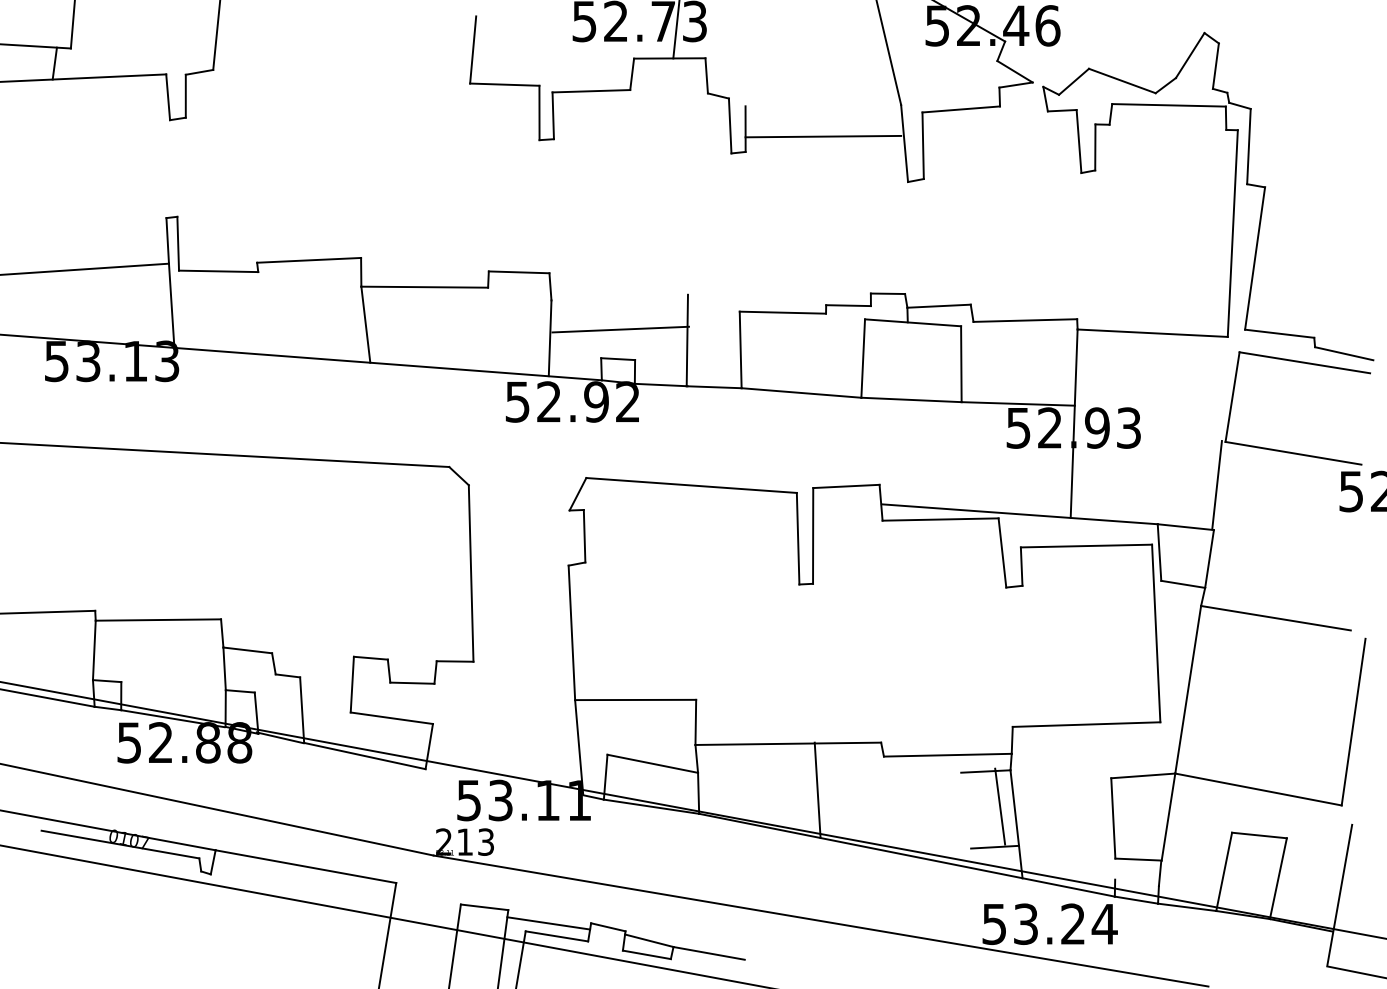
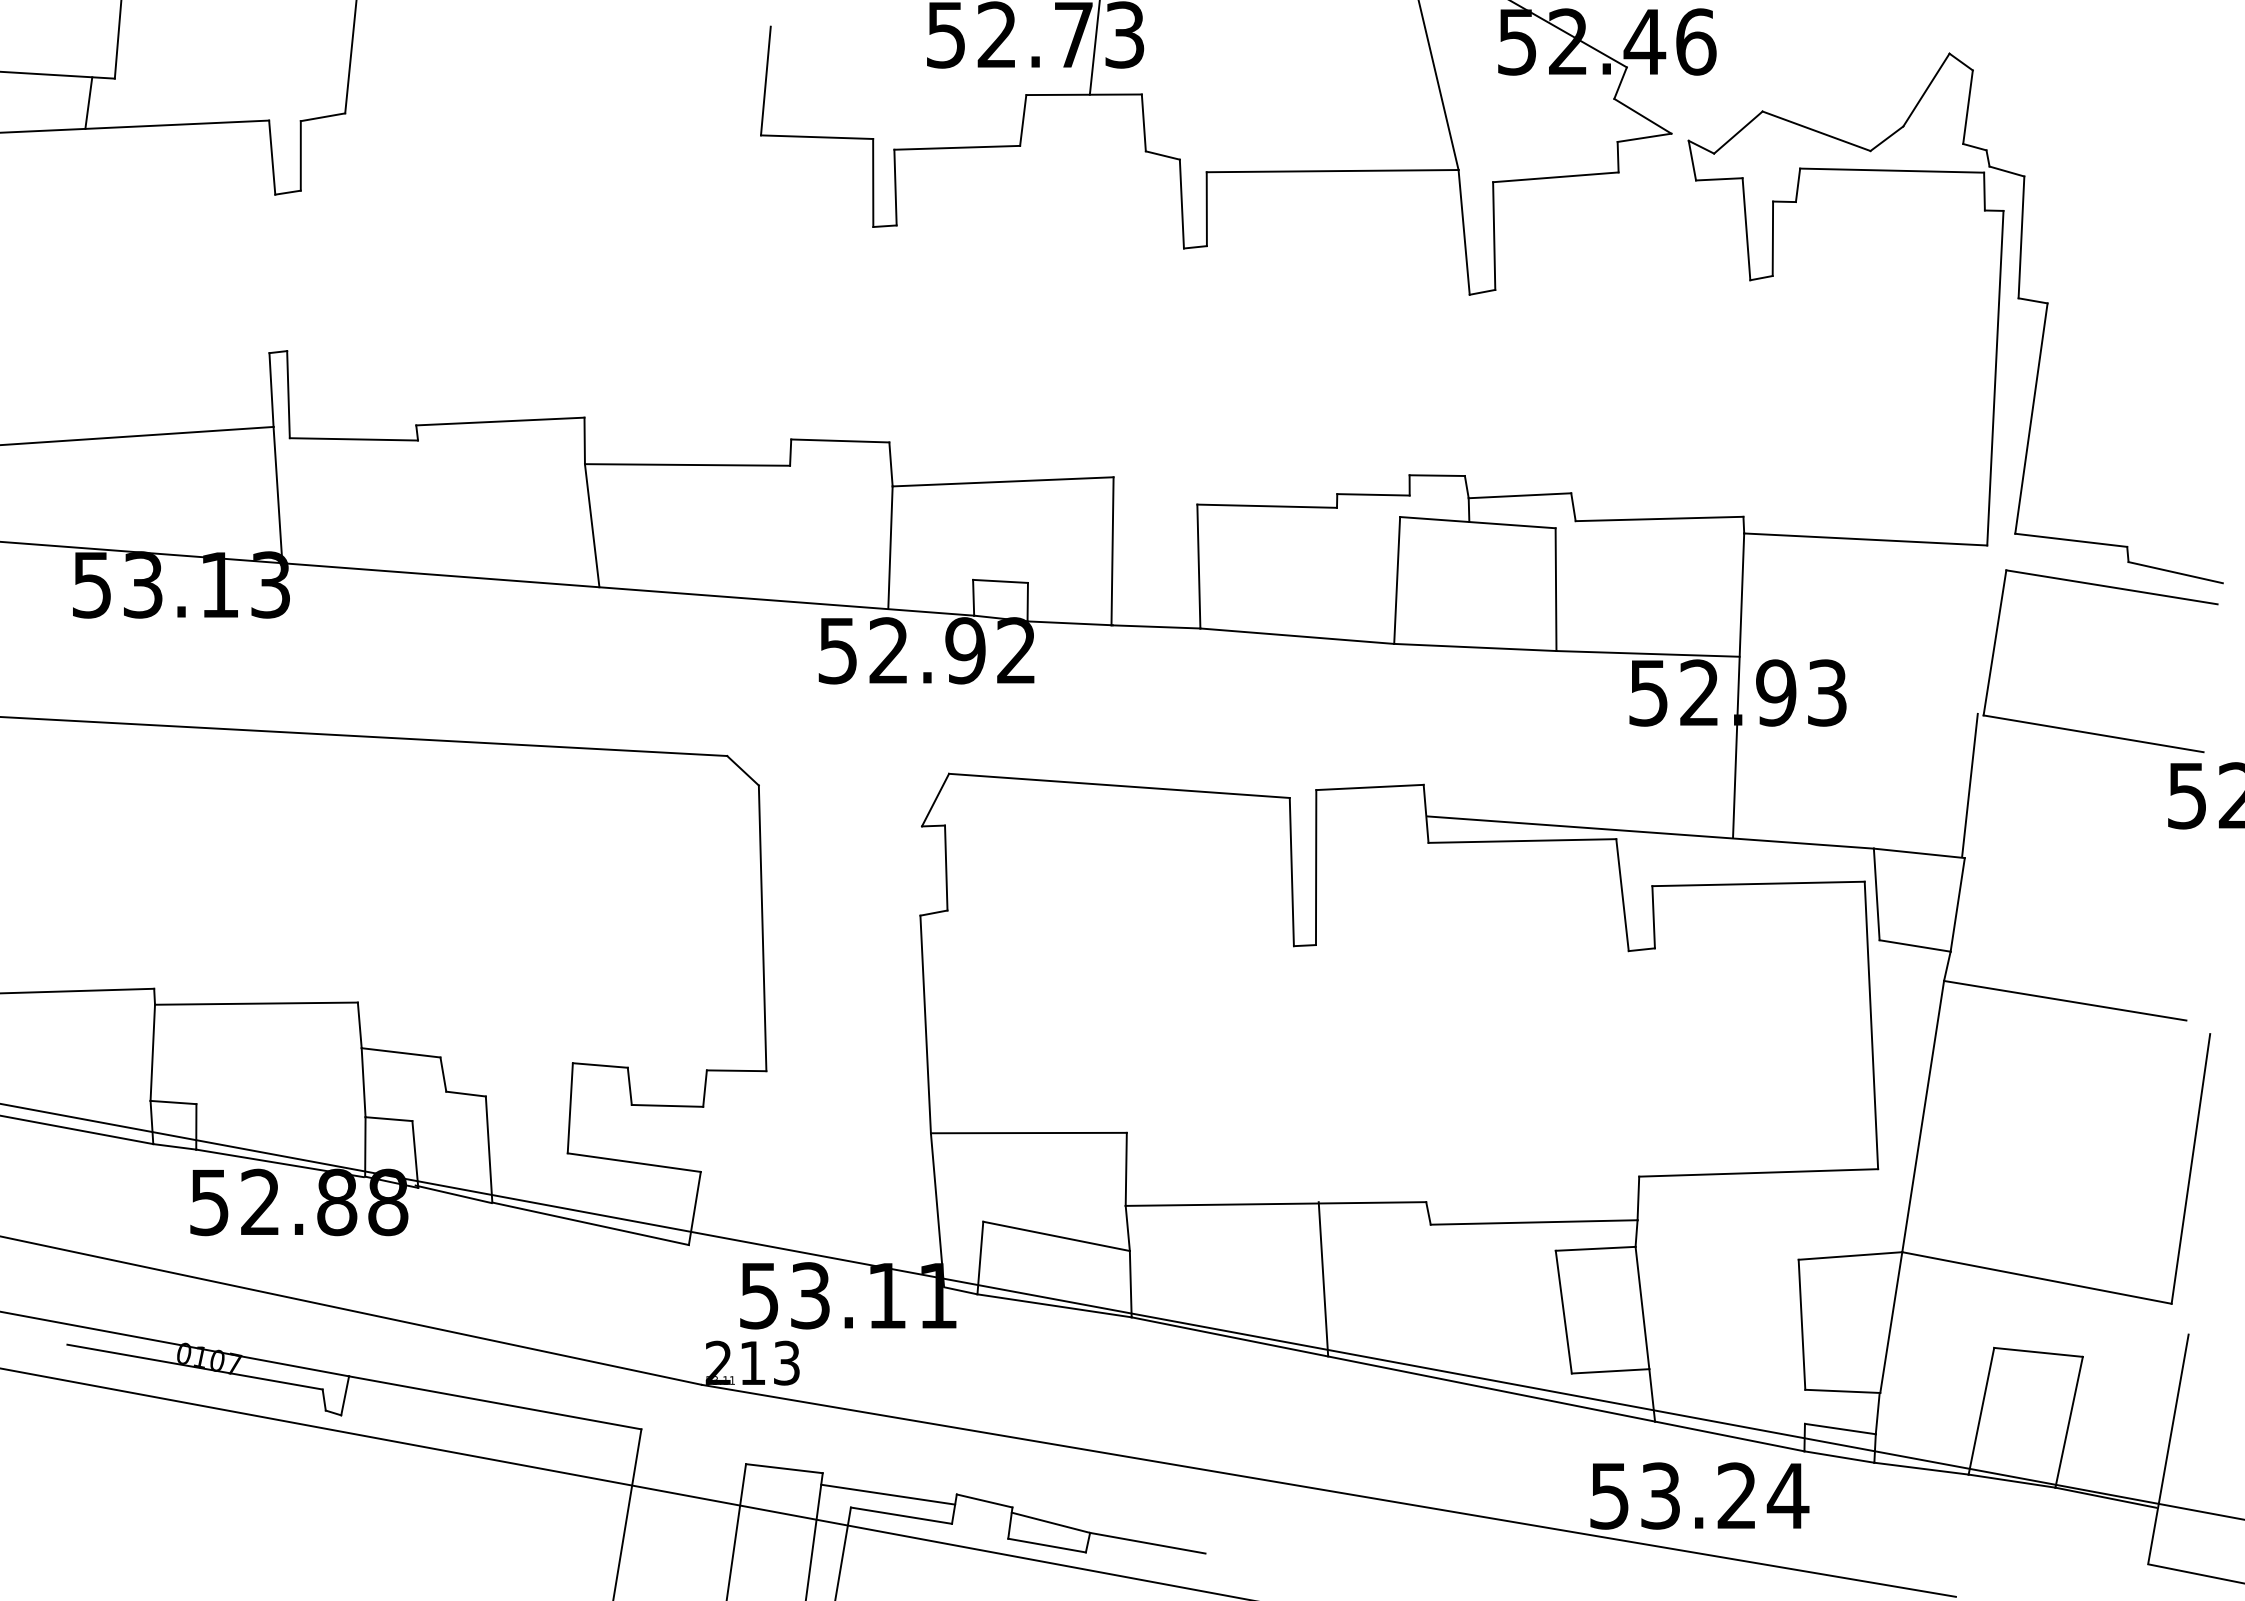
line: (823, 136) -> (1332, 170), moved
line: (620, 329) -> (1002, 481), moved
line: (1000, 806) -> (1564, 1311), moved
line: (1136, 882) -> (1839, 1428), added

